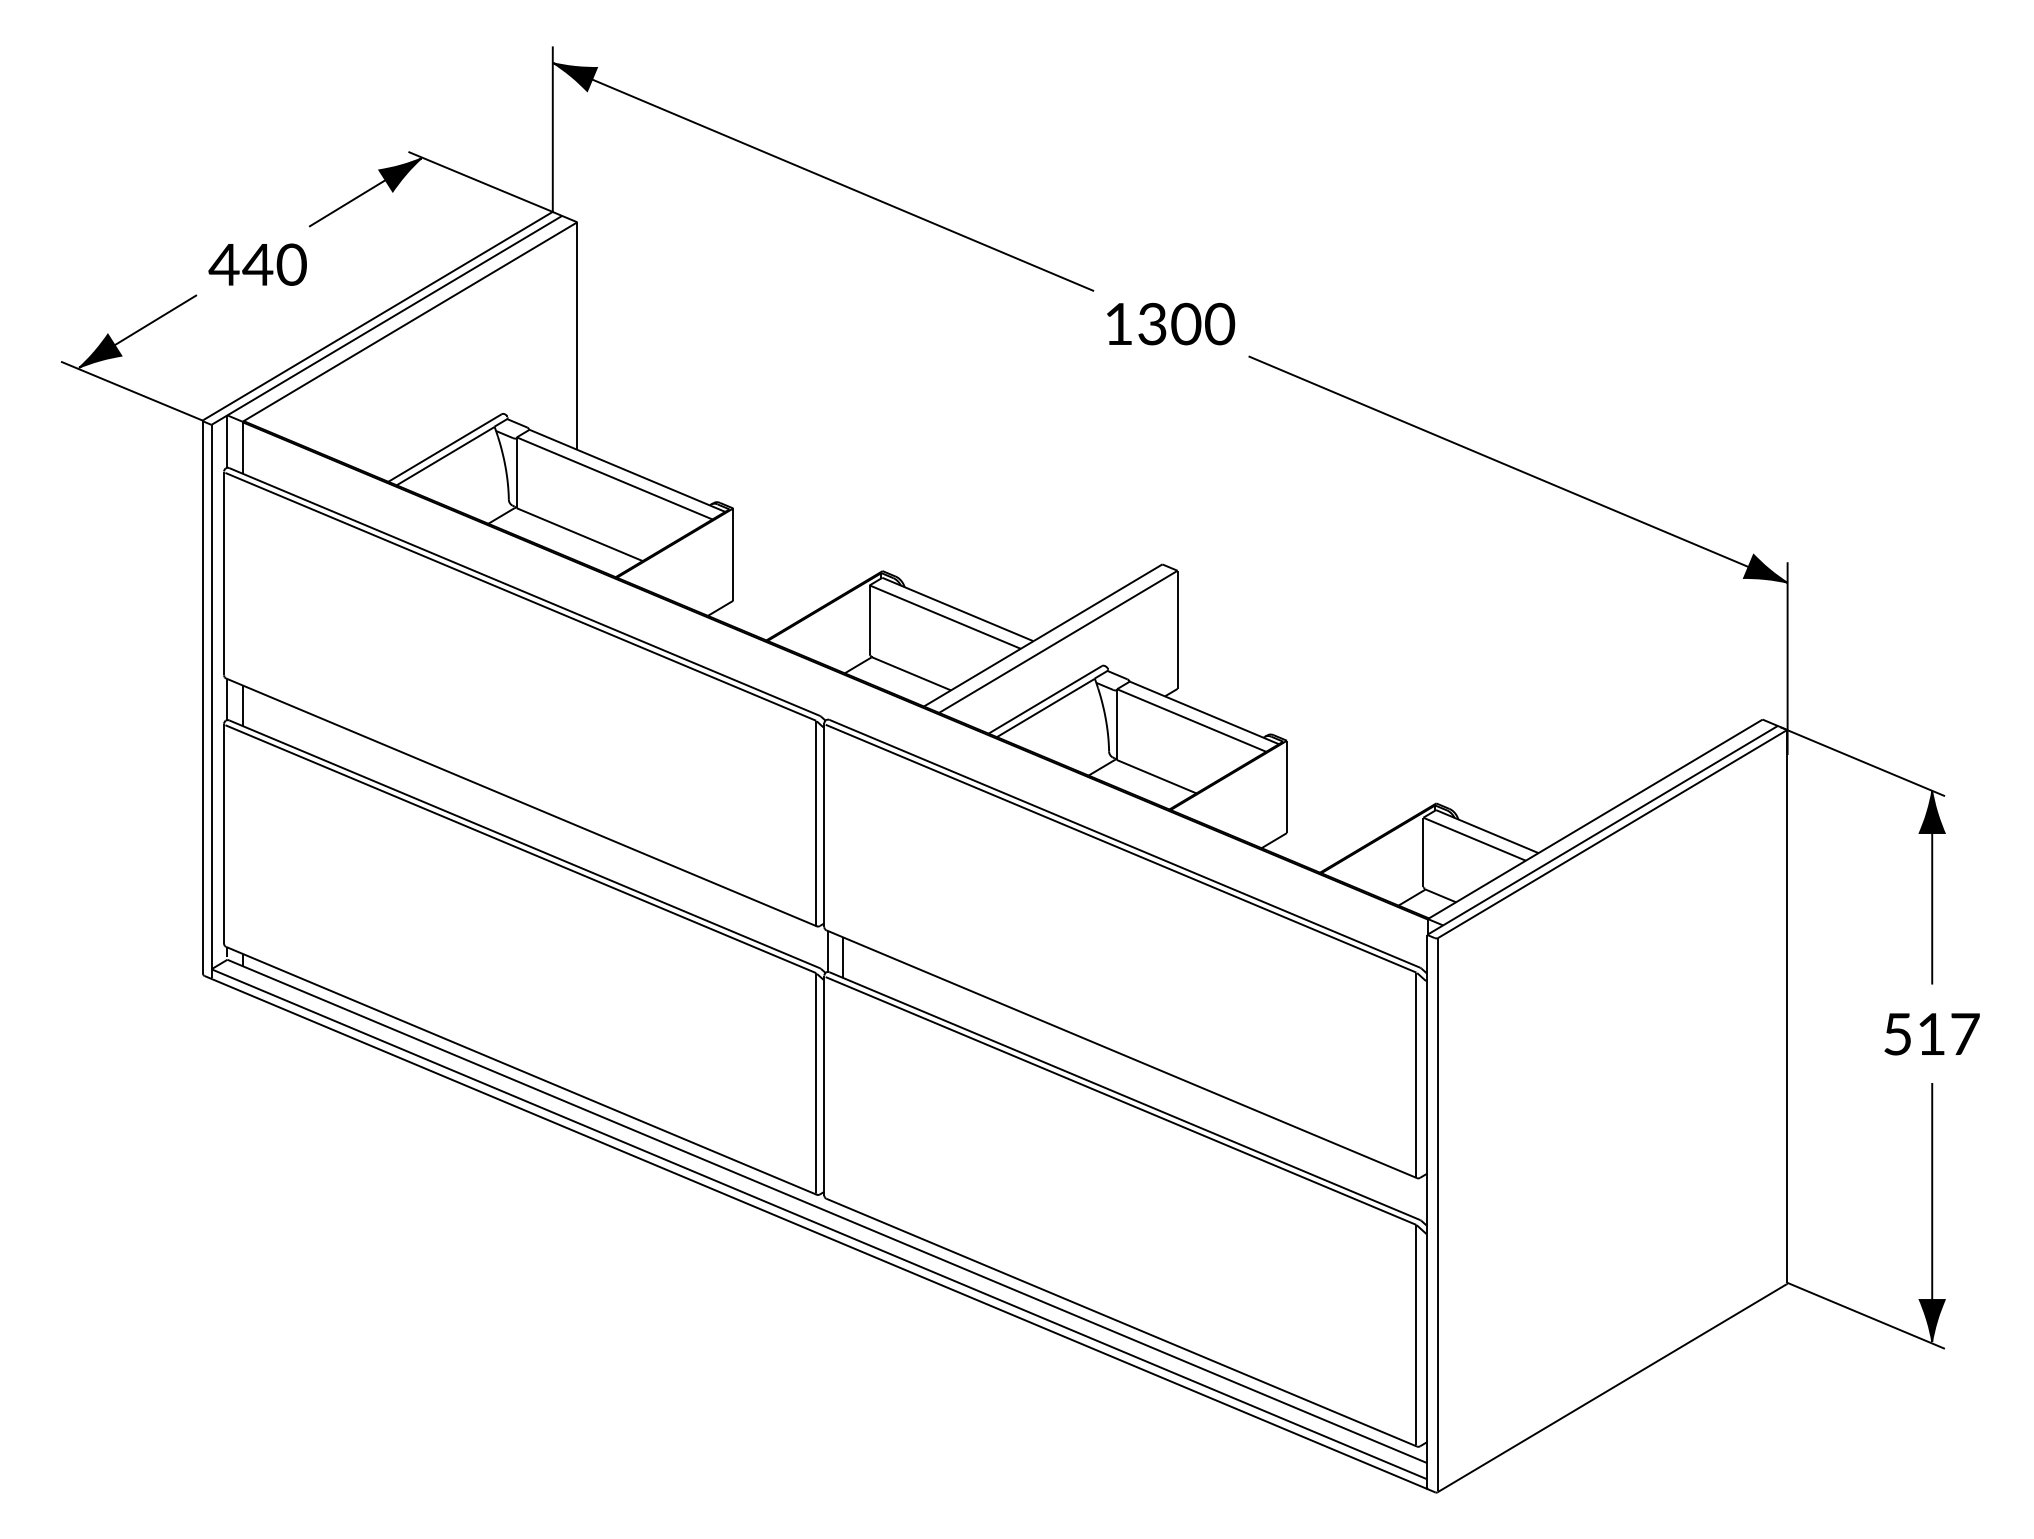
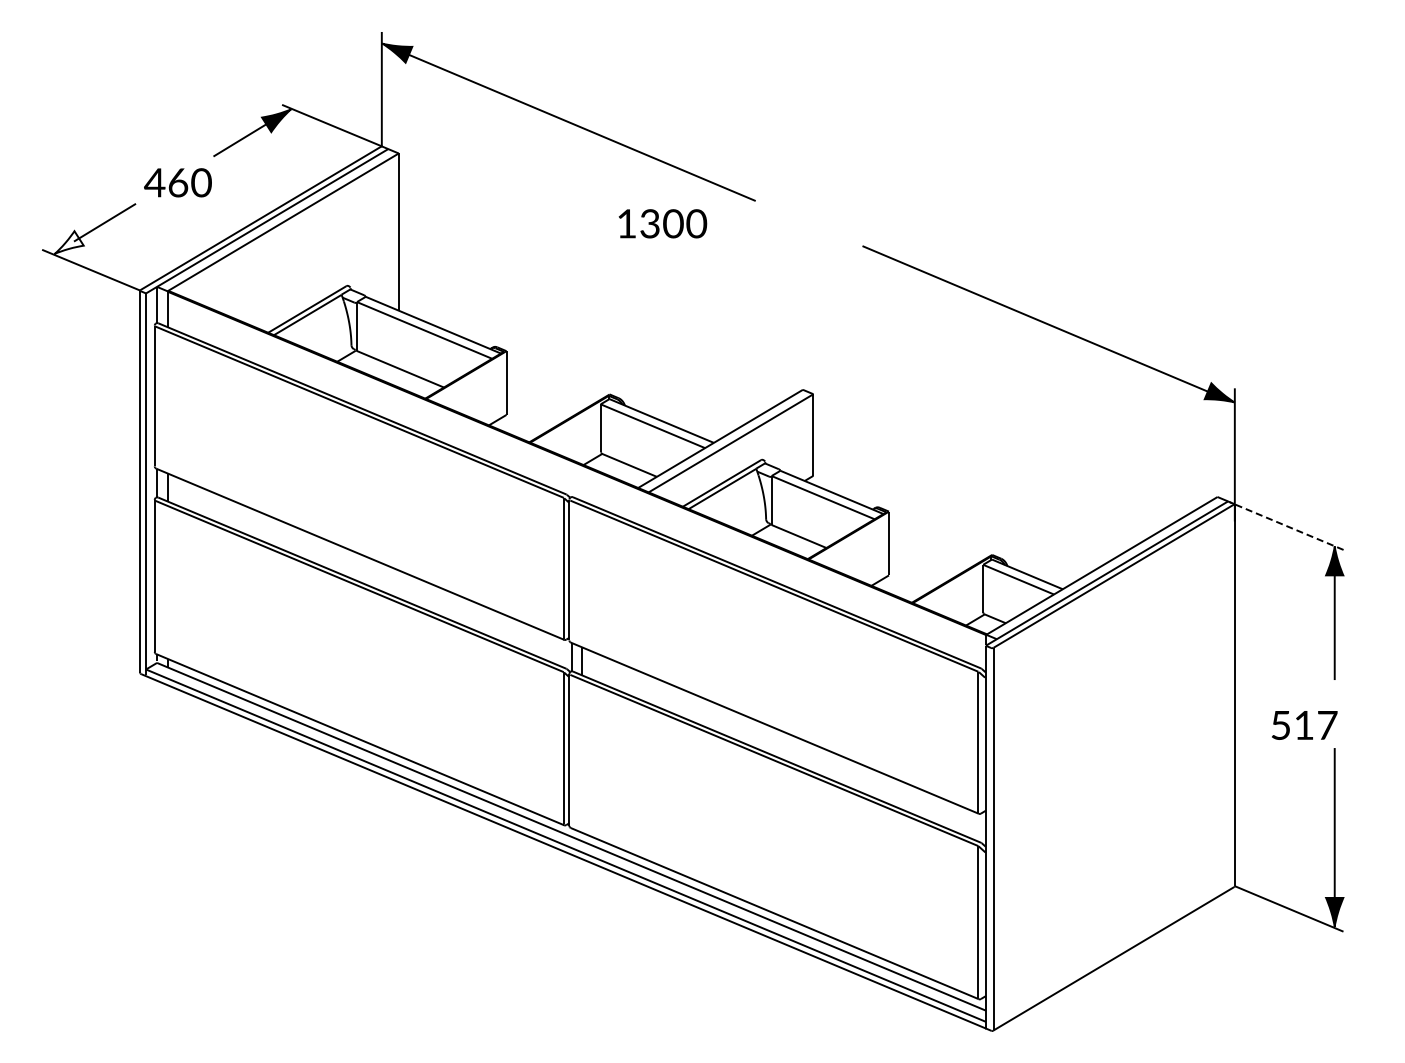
text: (257, 264) -> (177, 182), 440 -> 460
text: (1170, 323) -> (662, 223), moved
fill: (99, 351) -> (68, 242), removed
line: (1862, 762) -> (1286, 526), solid -> dashed
text: (1931, 1034) -> (1304, 725), moved

